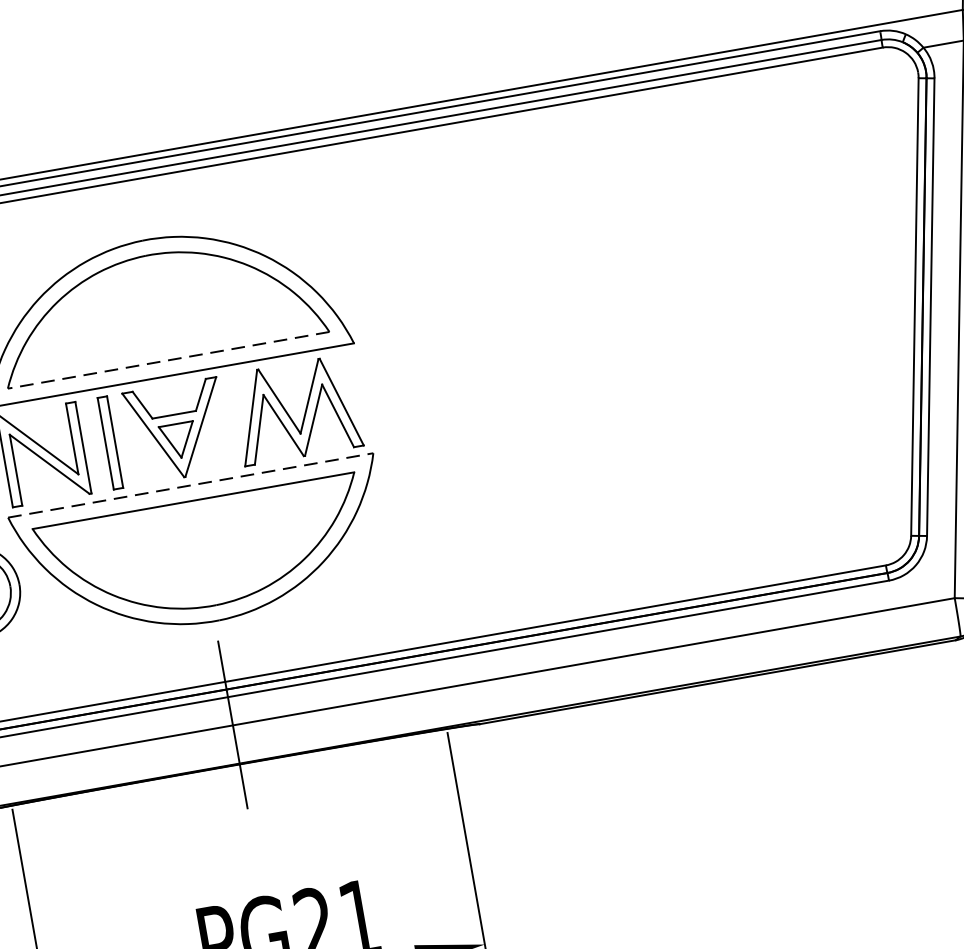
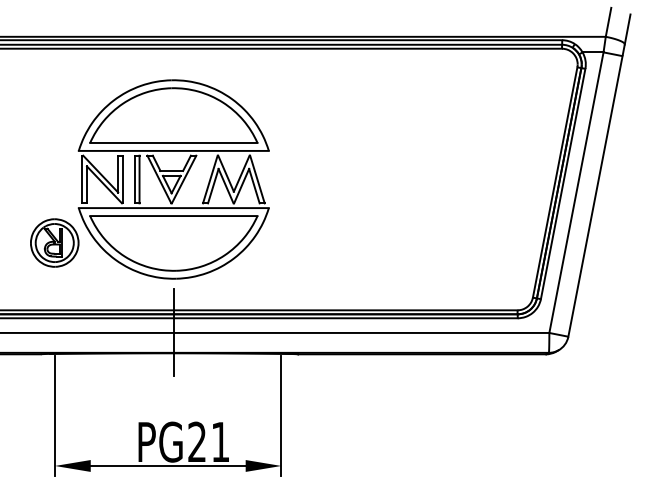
line: (168, 361) -> (173, 143), dashed -> solid
line: (192, 485) -> (174, 208), dashed -> solid

